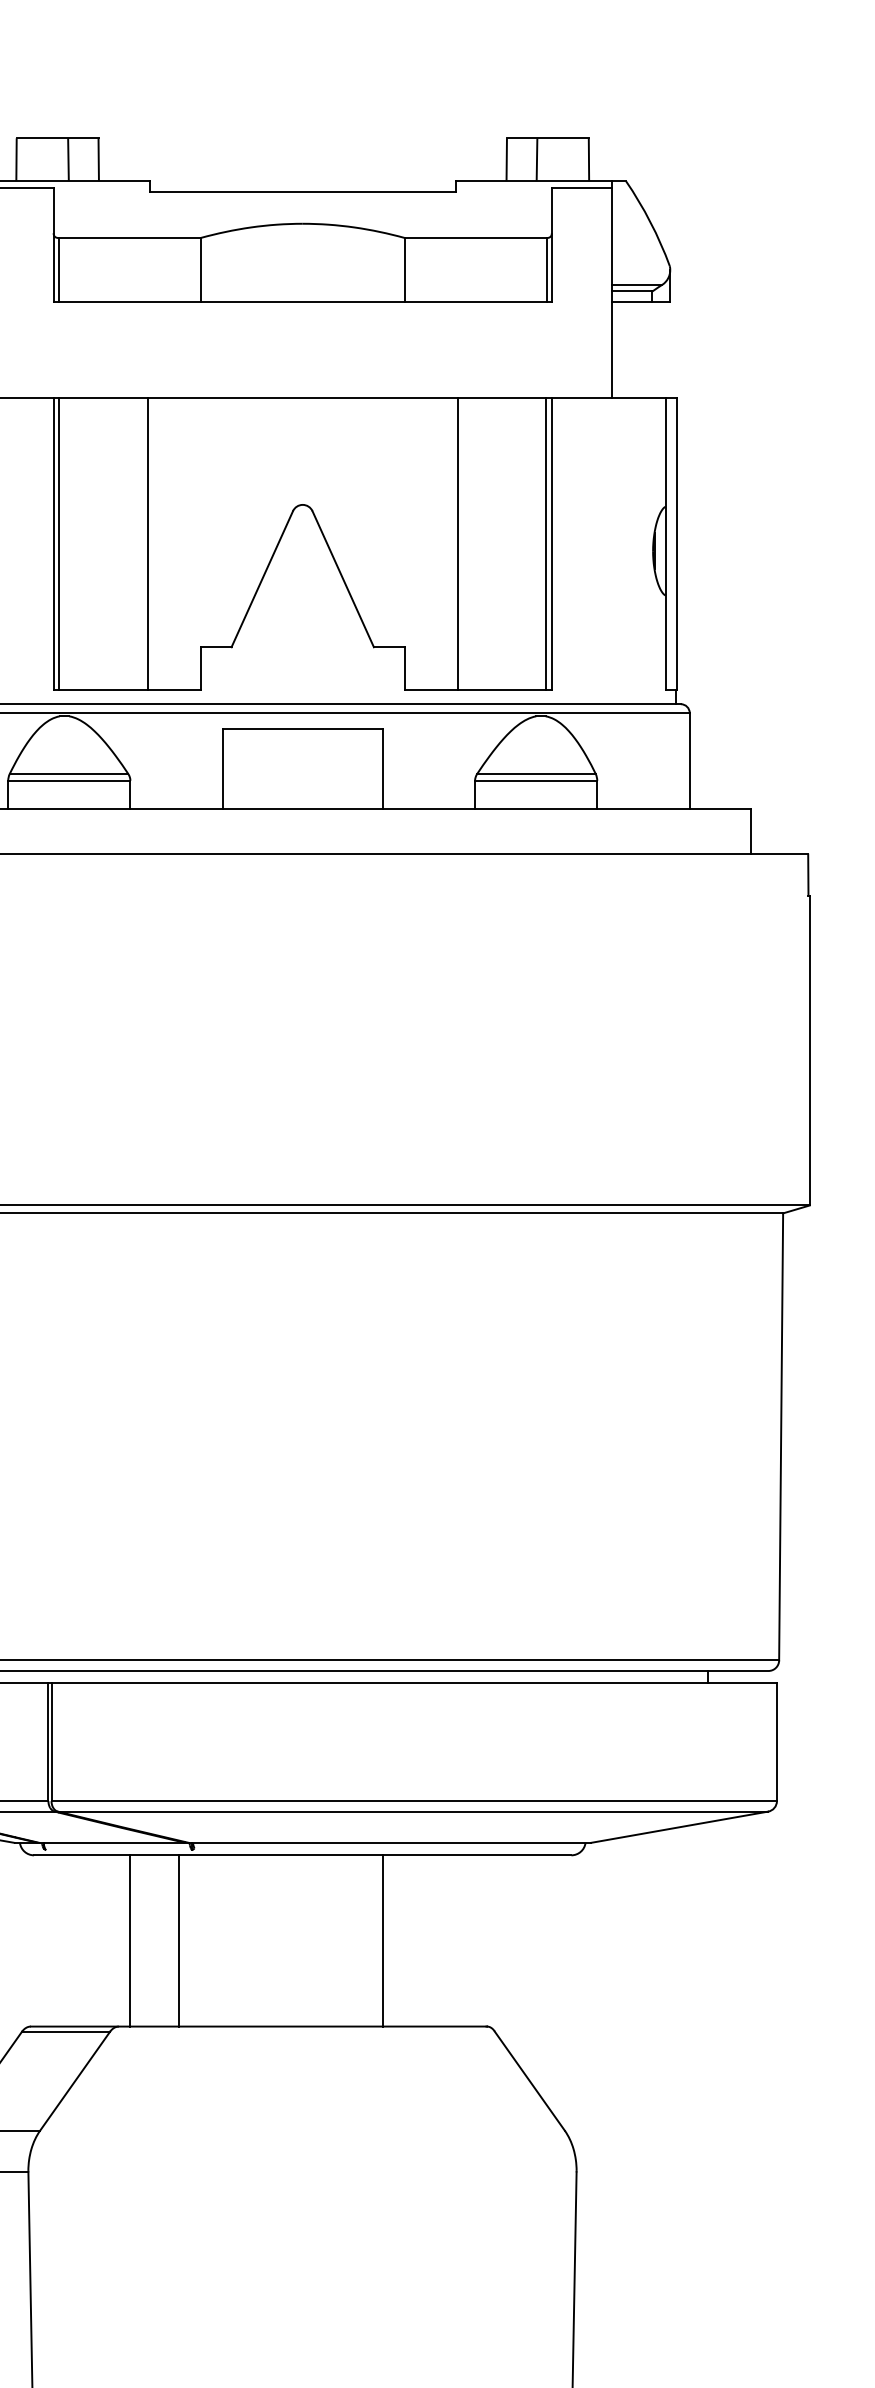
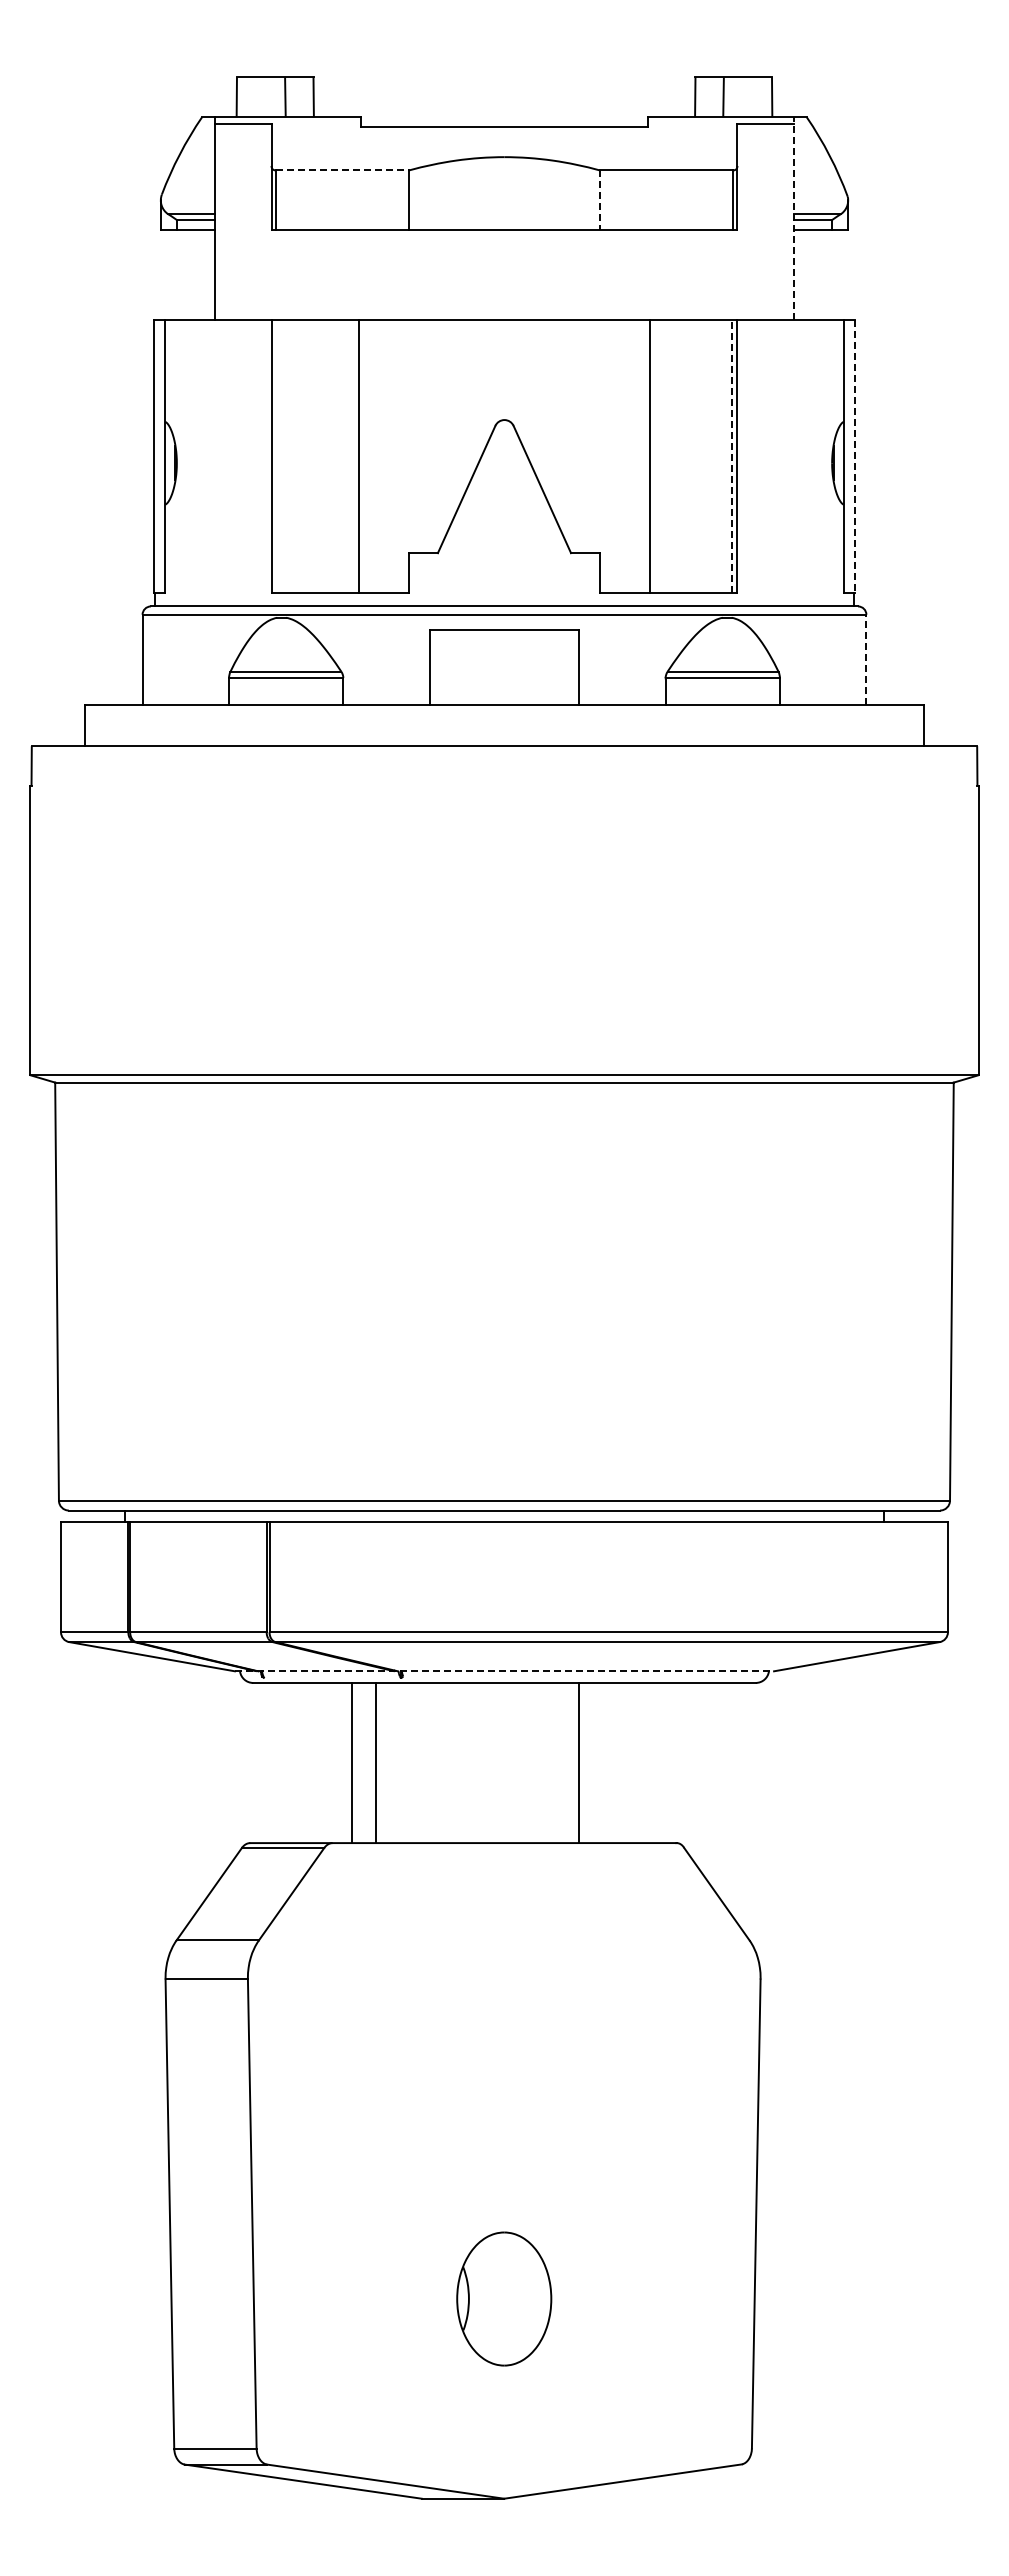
line: (130, 238) -> (343, 170), solid -> dashed
line: (405, 270) -> (600, 200), solid -> dashed
line: (612, 289) -> (794, 218), solid -> dashed
line: (58, 542) -> (276, 455), removed
line: (546, 542) -> (732, 455), solid -> dashed
line: (677, 543) -> (854, 456), solid -> dashed
line: (689, 760) -> (866, 659), solid -> dashed
line: (302, 1843) -> (504, 1671), solid -> dashed
line: (129, 1940) -> (375, 1762), moved
line: (178, 1940) -> (351, 1762), moved

